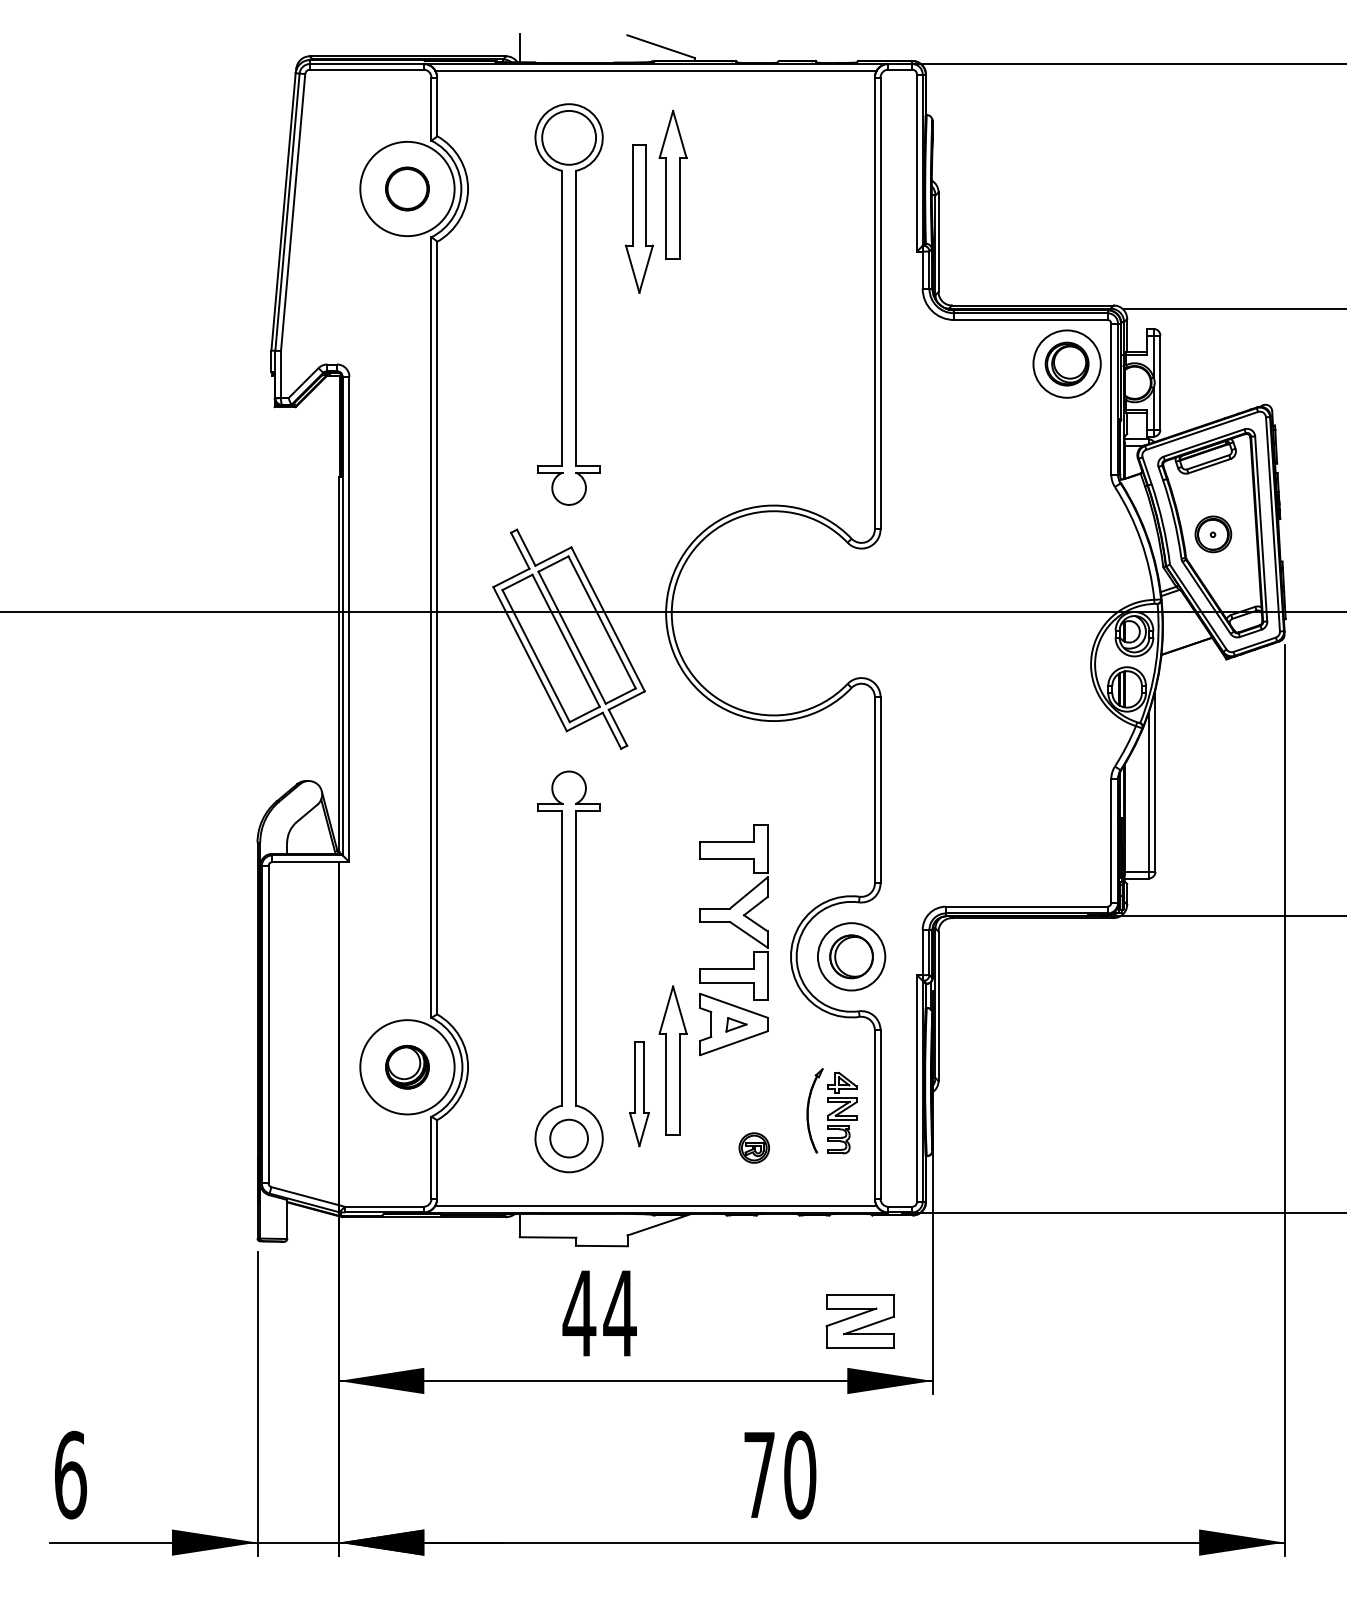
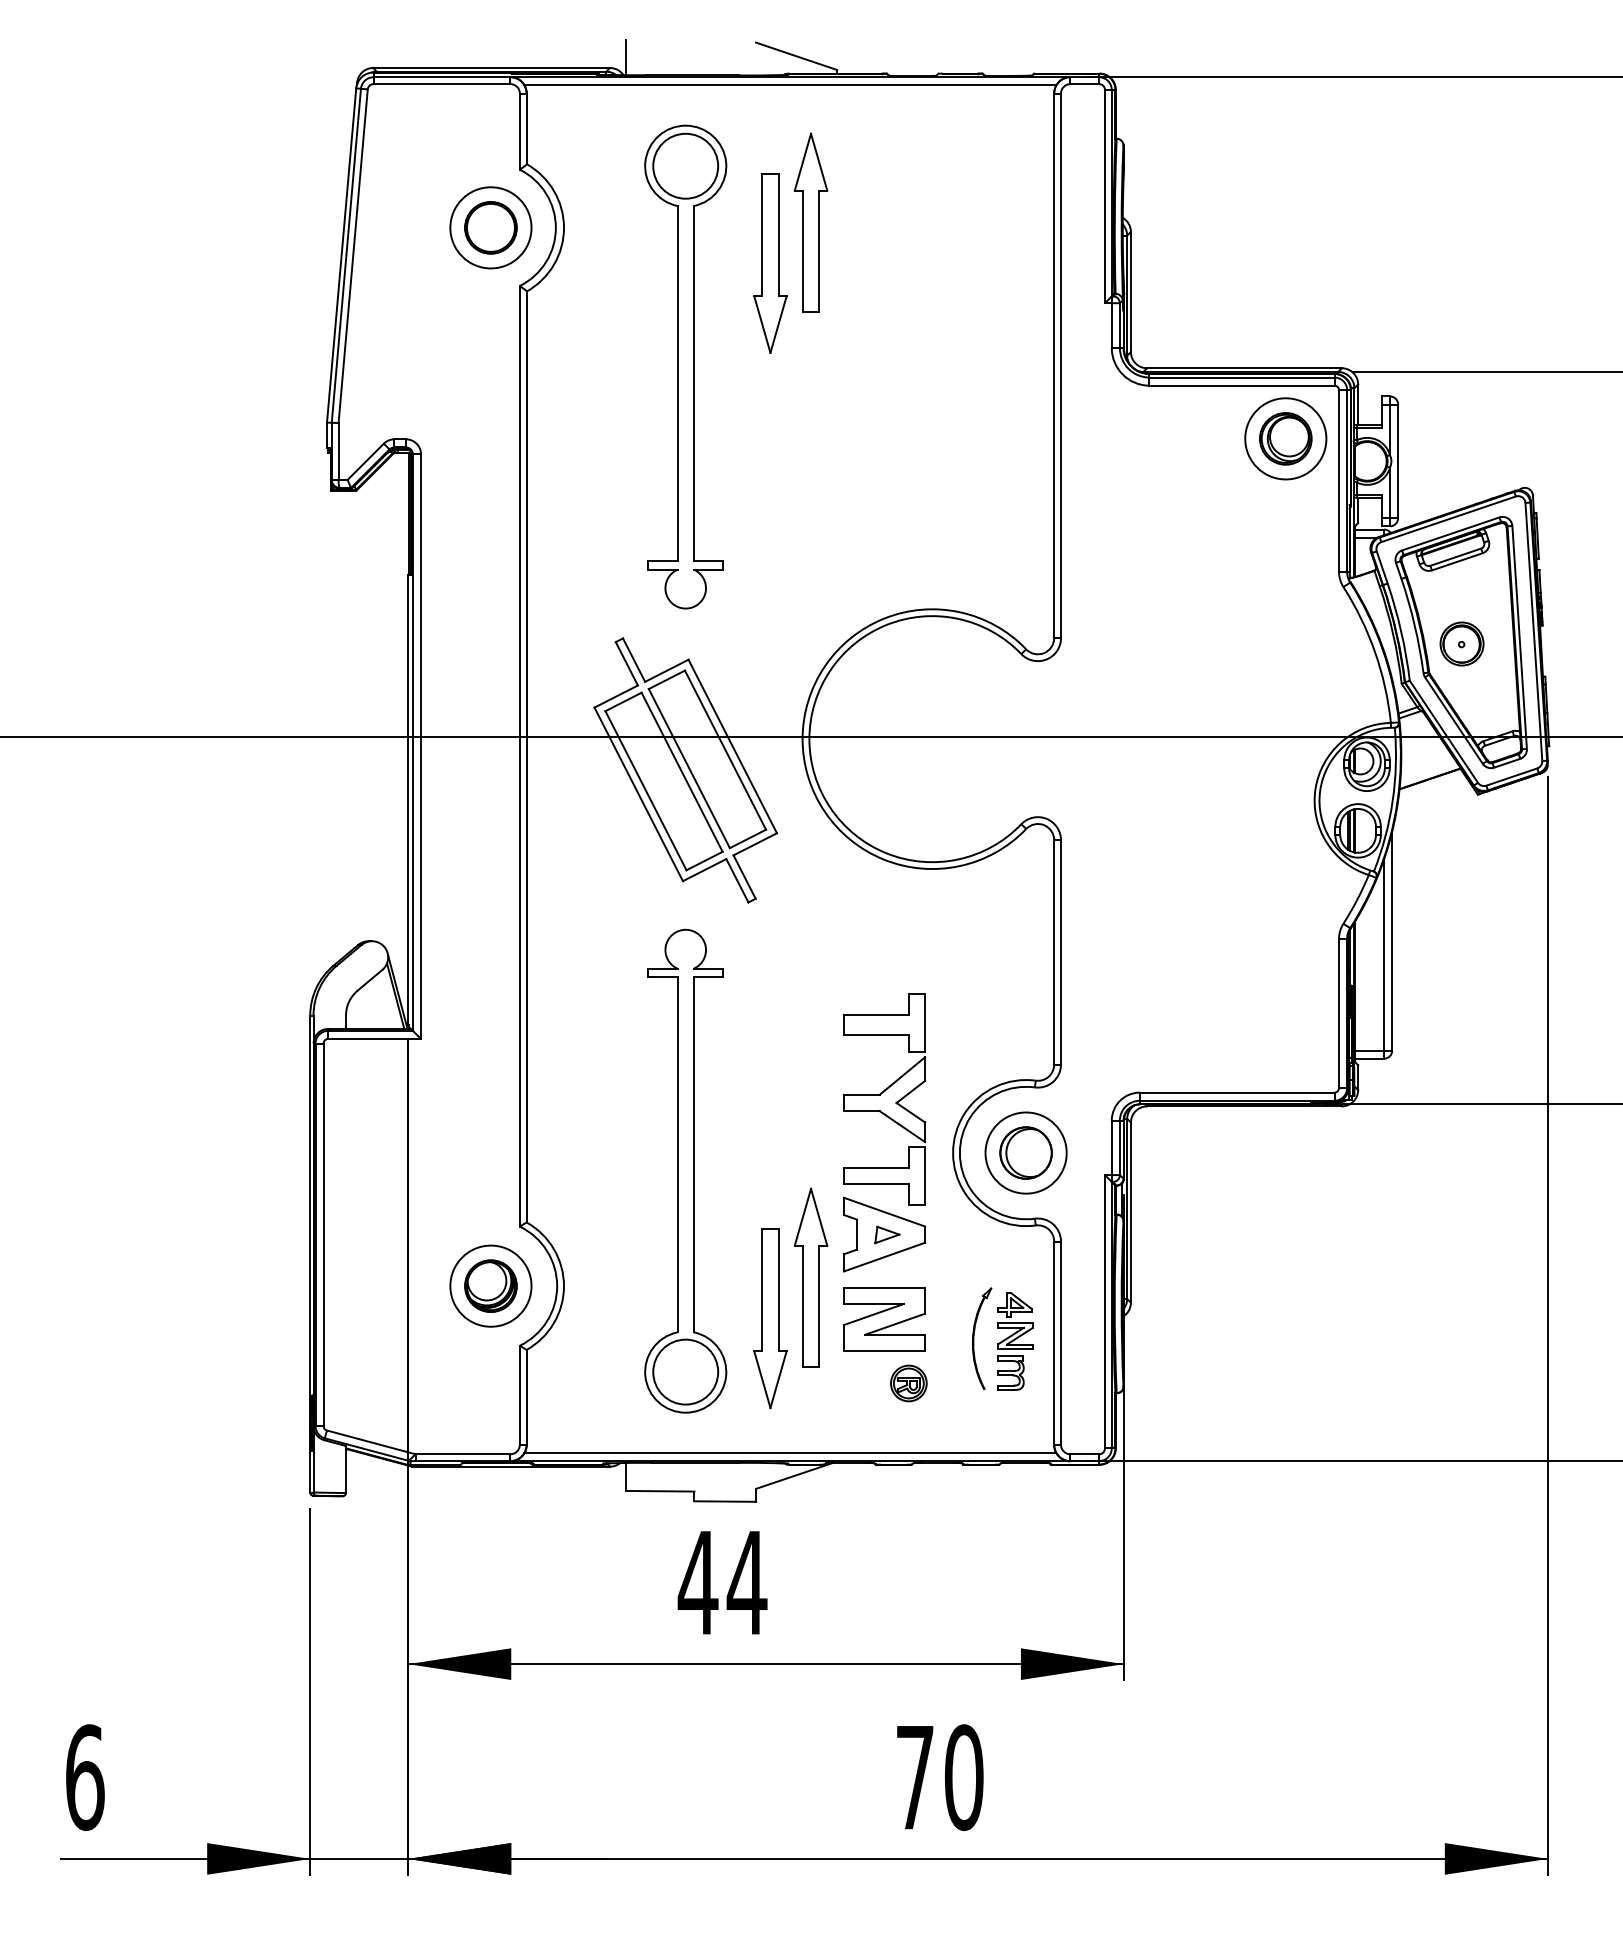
circle: (407, 188) -> (490, 227), size x0.71
circle: (407, 1066) -> (490, 1285), size x0.71
part: (639, 1094) -> (770, 1318), size x1.43
circle: (568, 1138) -> (685, 1371), size x1.43
part: (860, 1321) -> (884, 1319), moved

